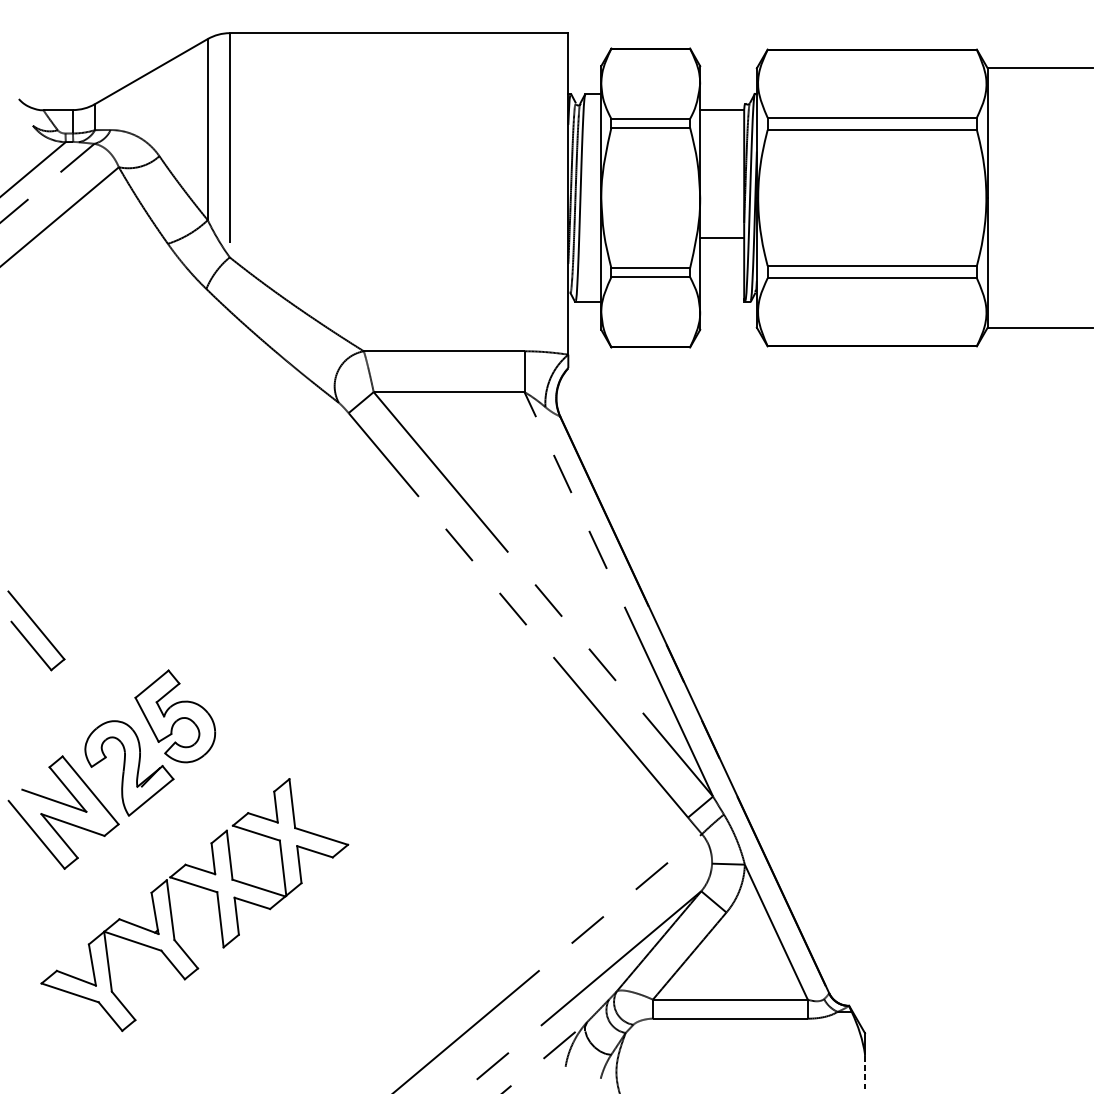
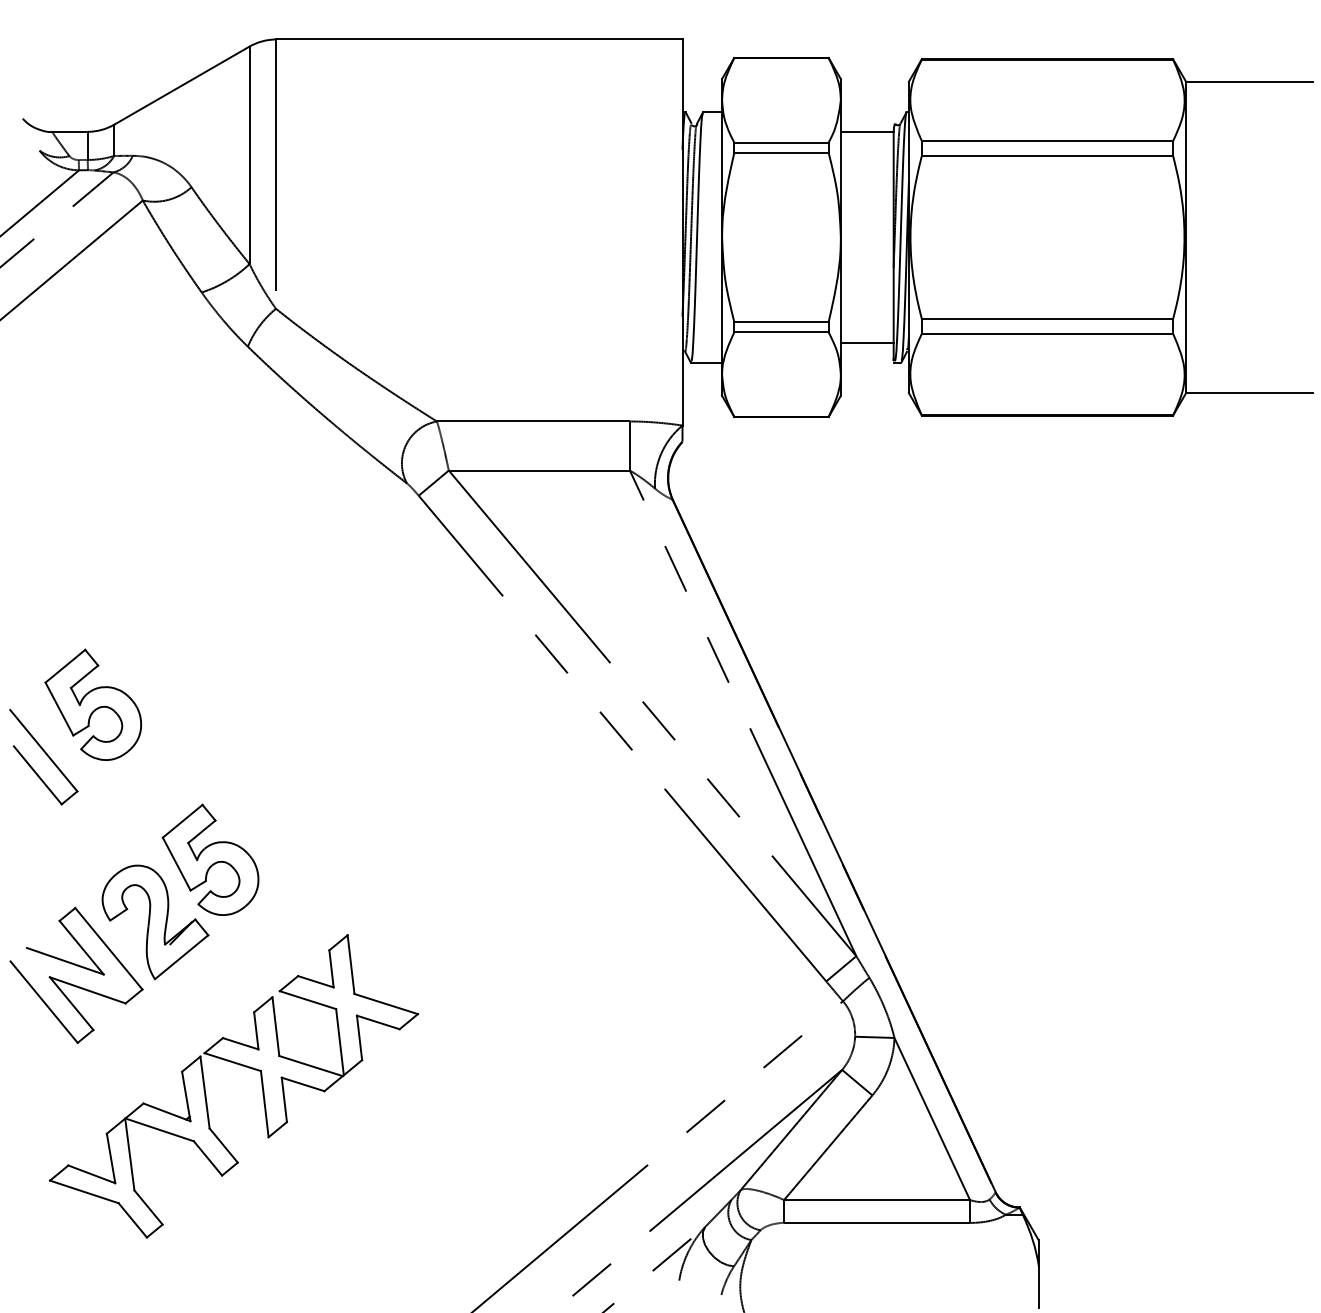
line: (721, 238) -> (866, 343), moved
part: (77, 586) -> (93, 704), added
line: (864, 1071) -> (1038, 1286), dashed -> solid

